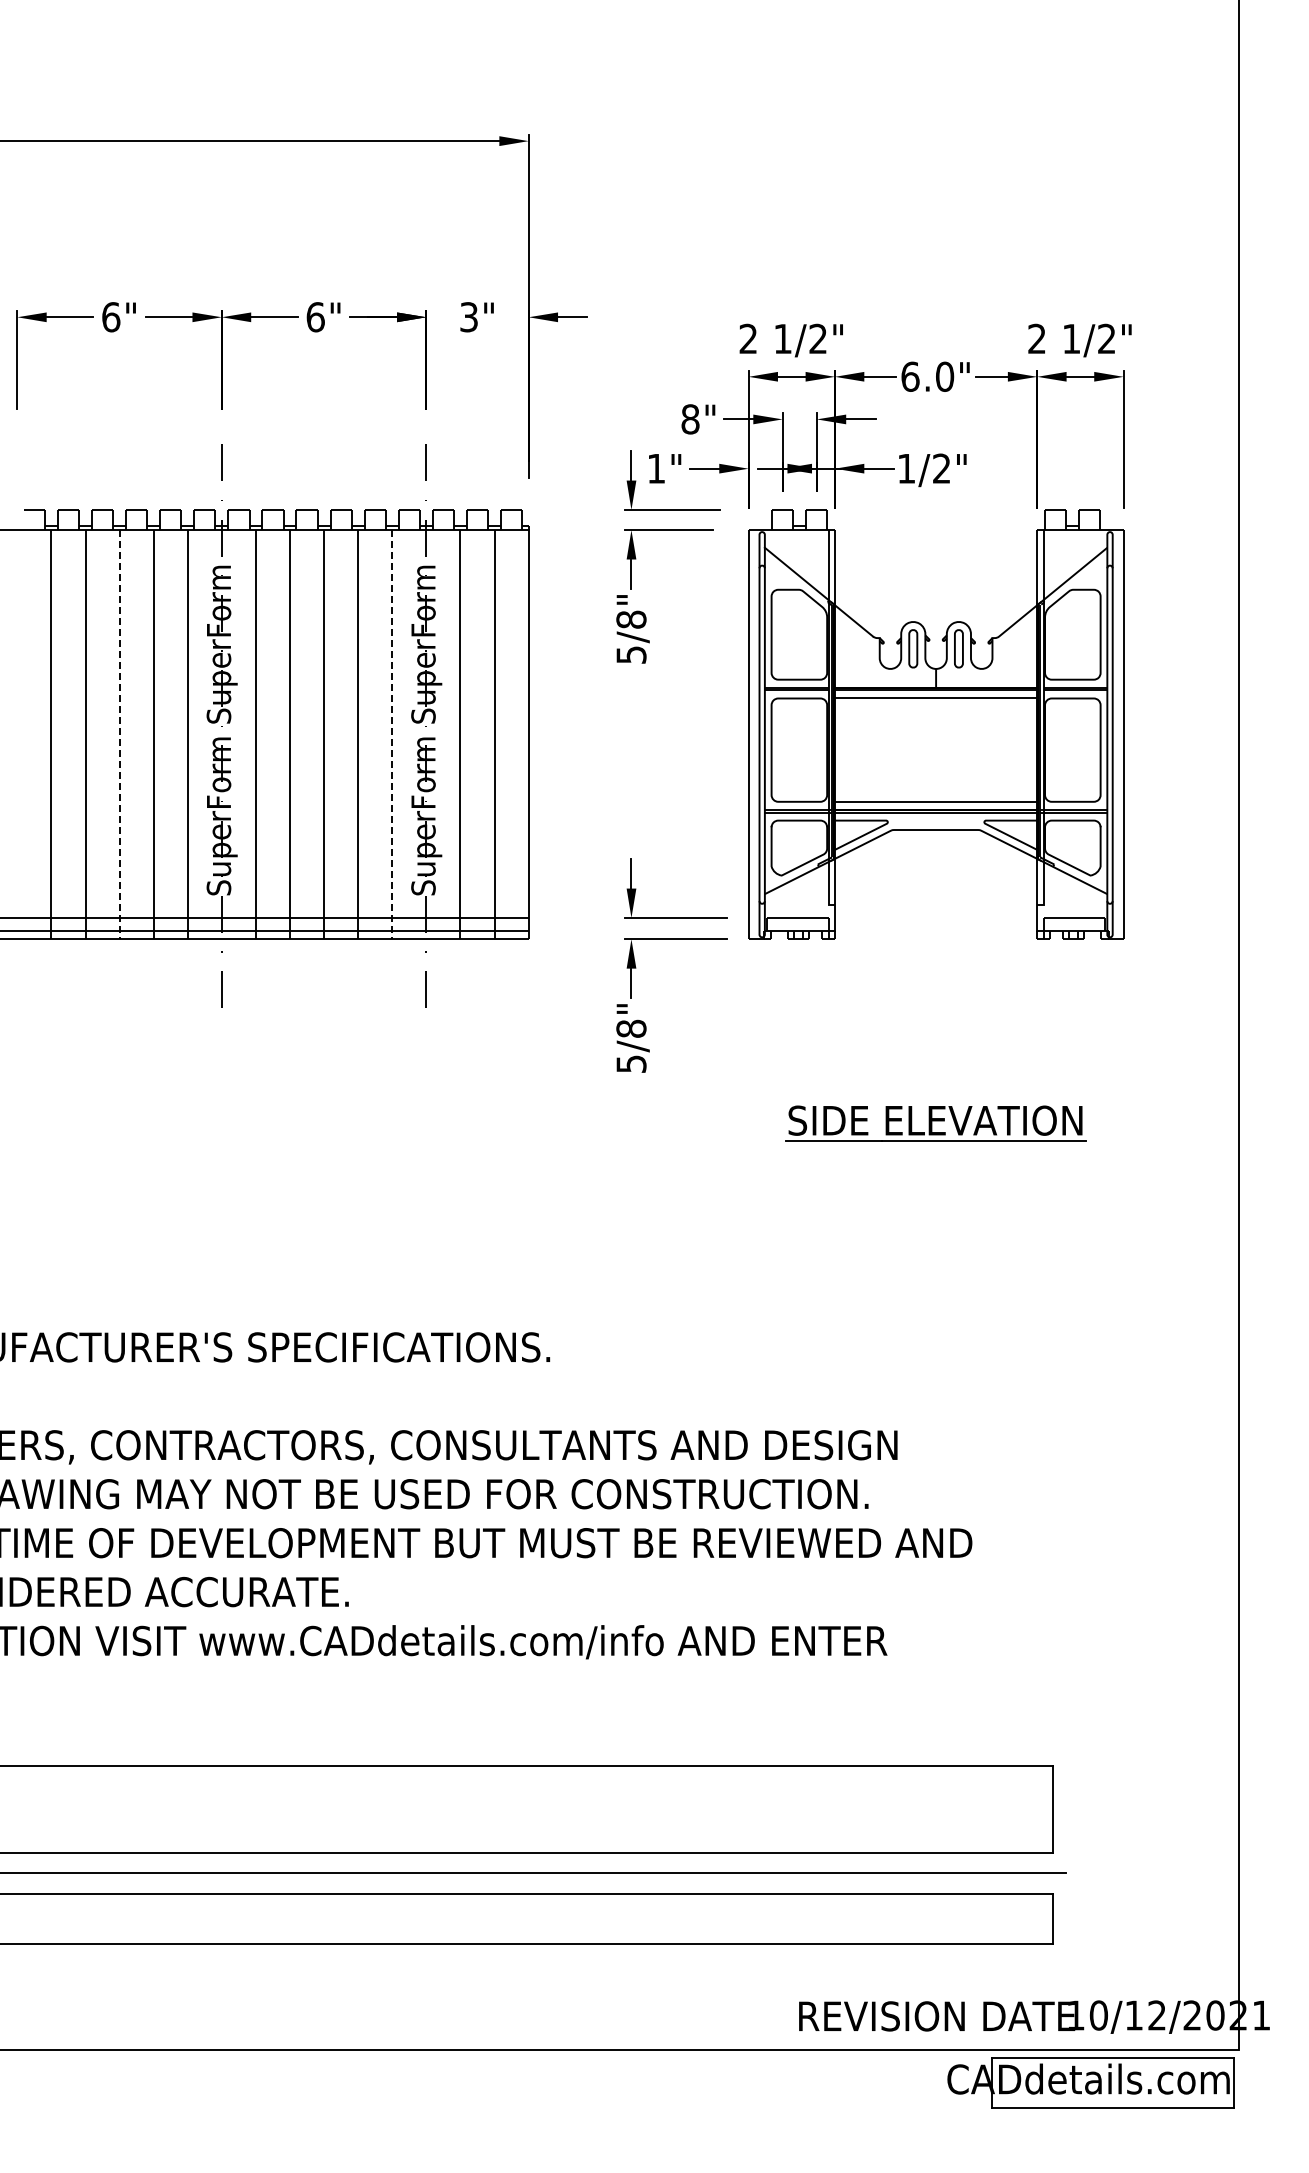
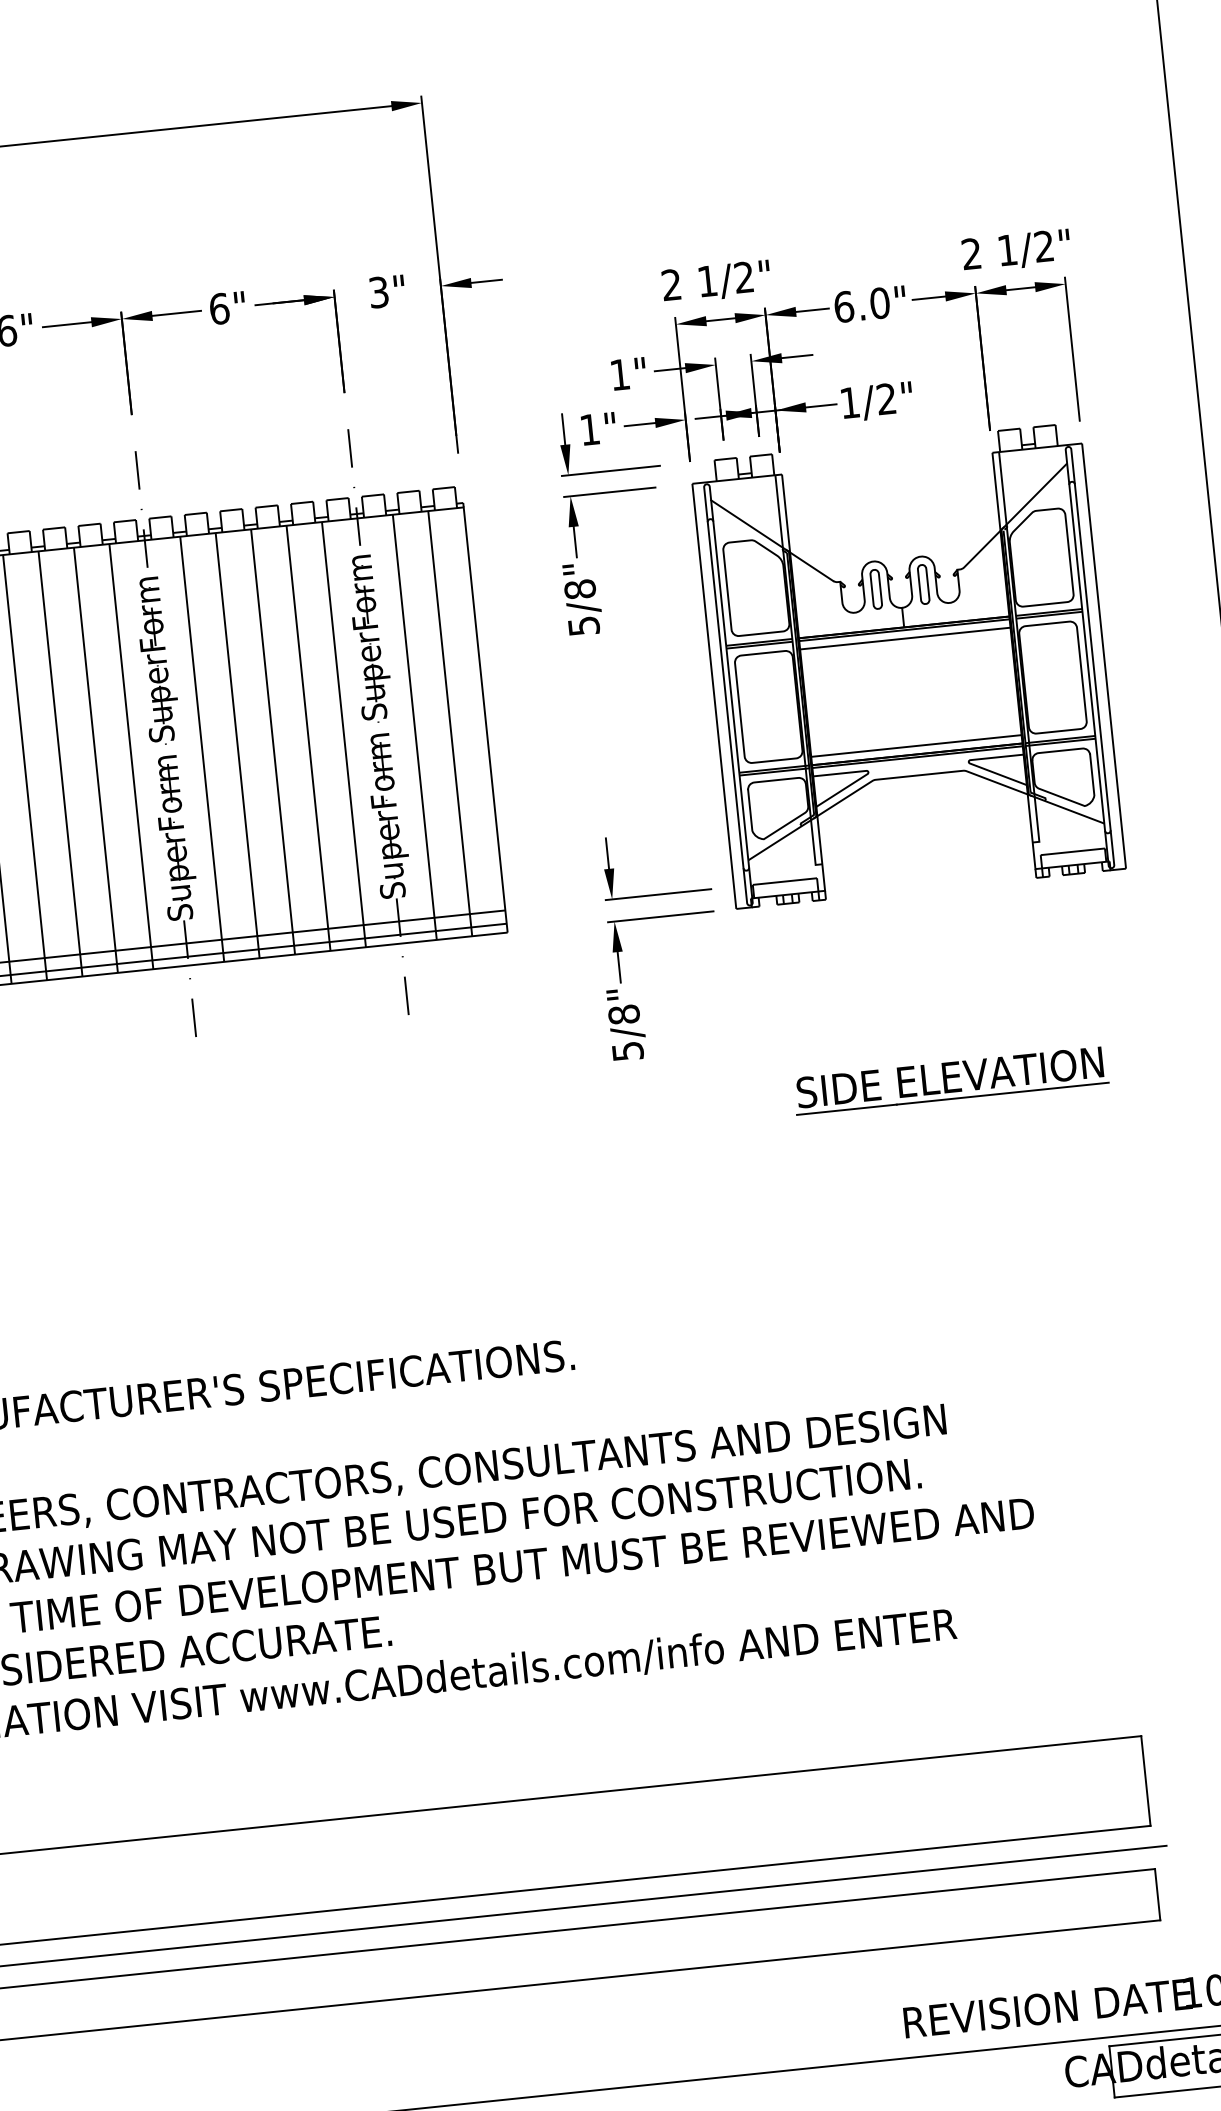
text: (690, 419) -> (620, 374), 8" -> 1"
line: (119, 734) -> (60, 763), dashed -> solid
line: (392, 734) -> (344, 734), dashed -> solid

